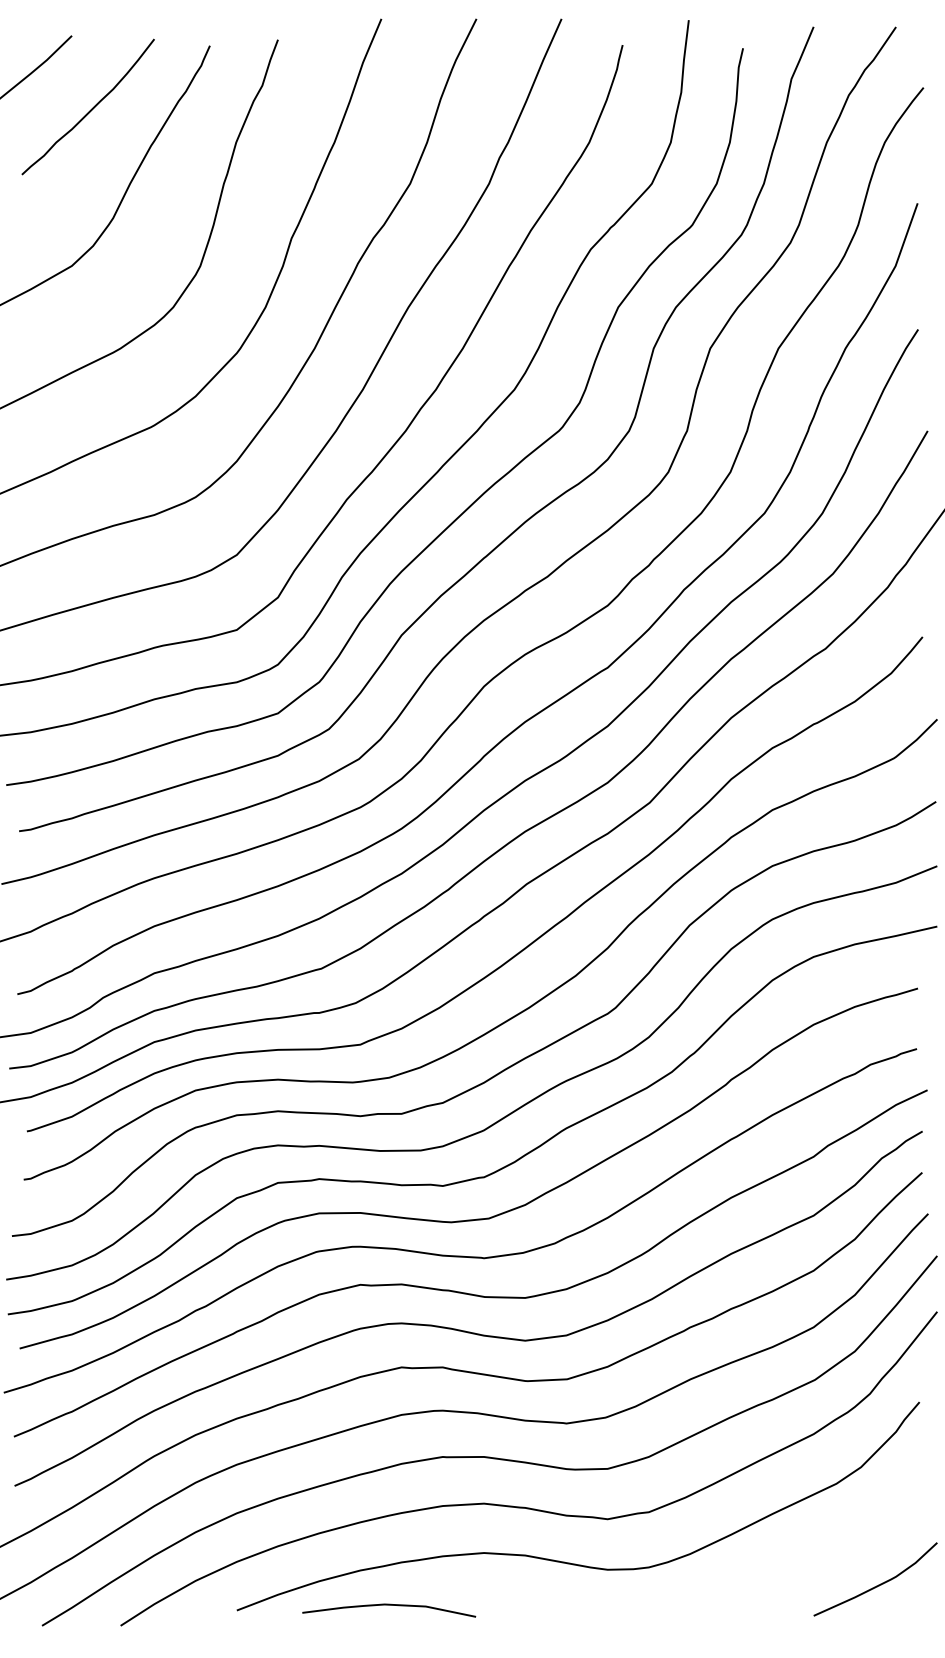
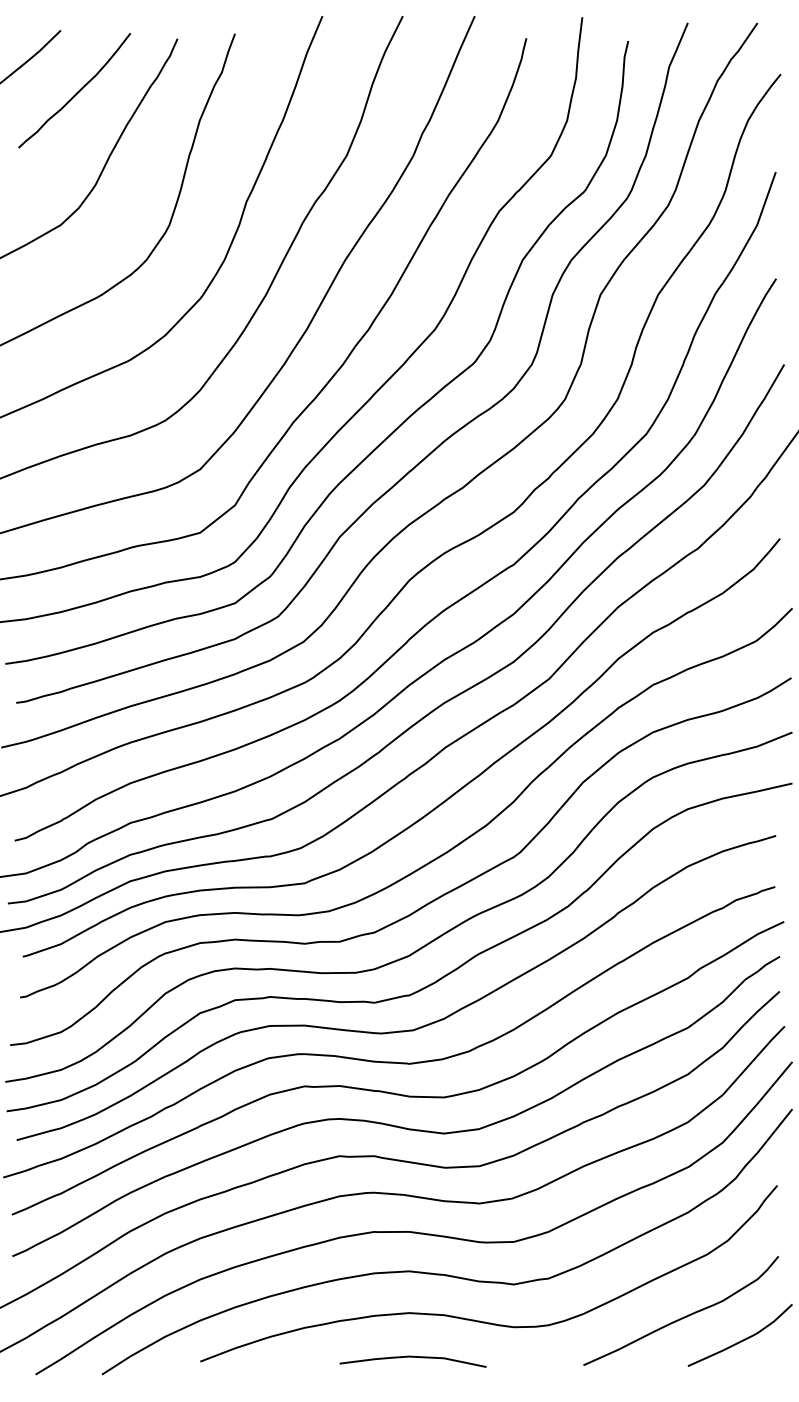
curve: (808, 1557) -> (683, 1316), added
curve: (388, 1605) -> (412, 1357), moved

